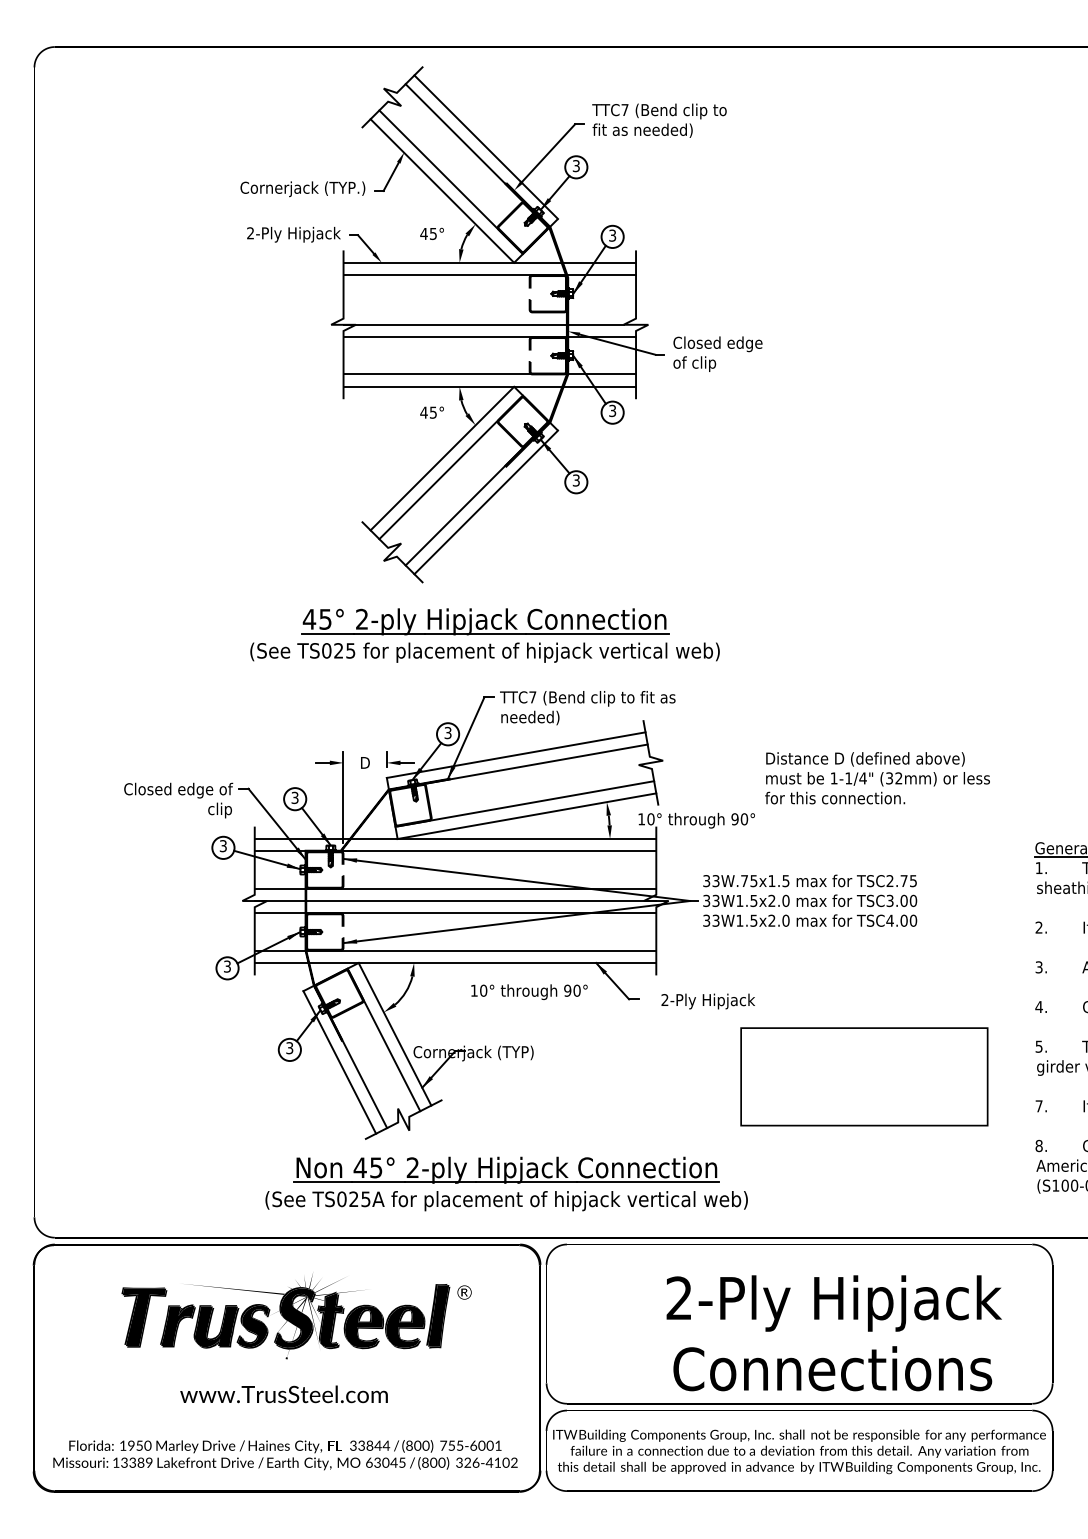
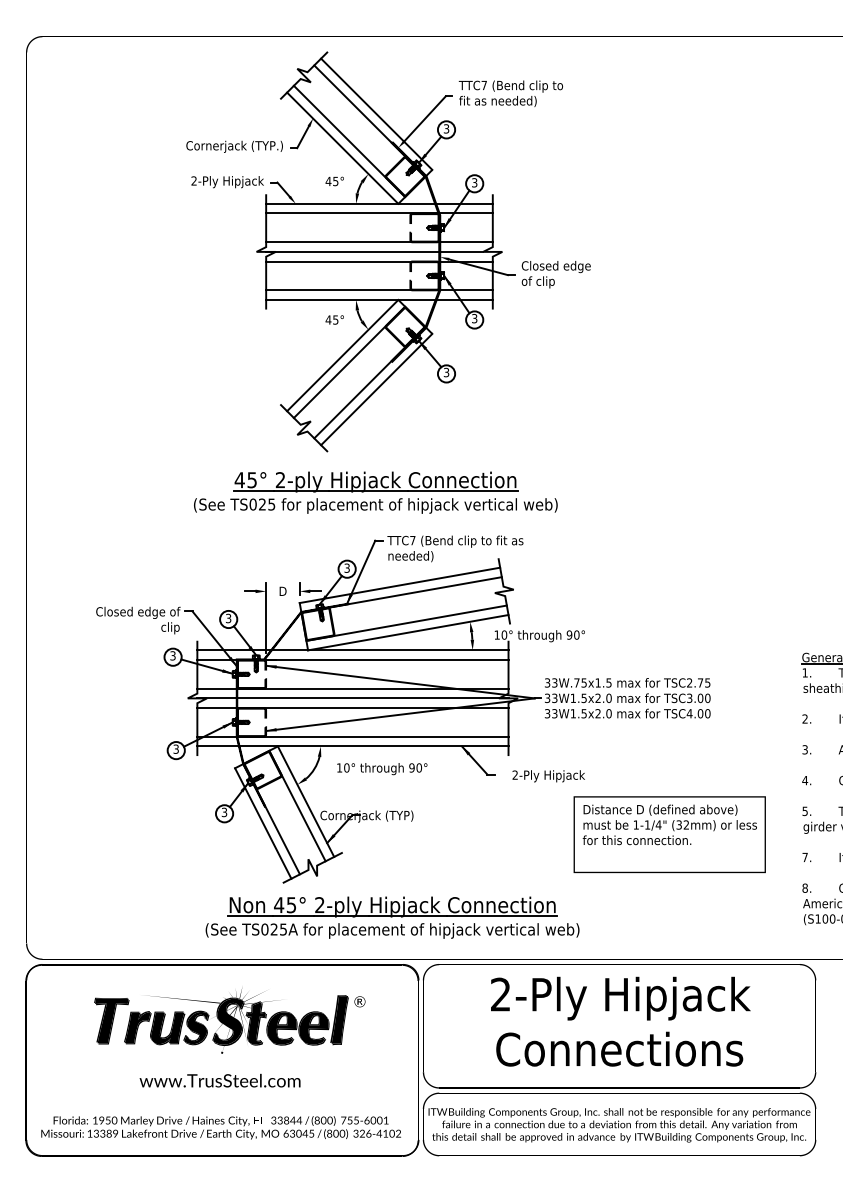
line: (489, 312) -> (379, 242), added
text: (877, 778) -> (669, 825), moved
text: (529, 991) -> (382, 768), moved
text: (833, 1333) -> (620, 1021), moved

